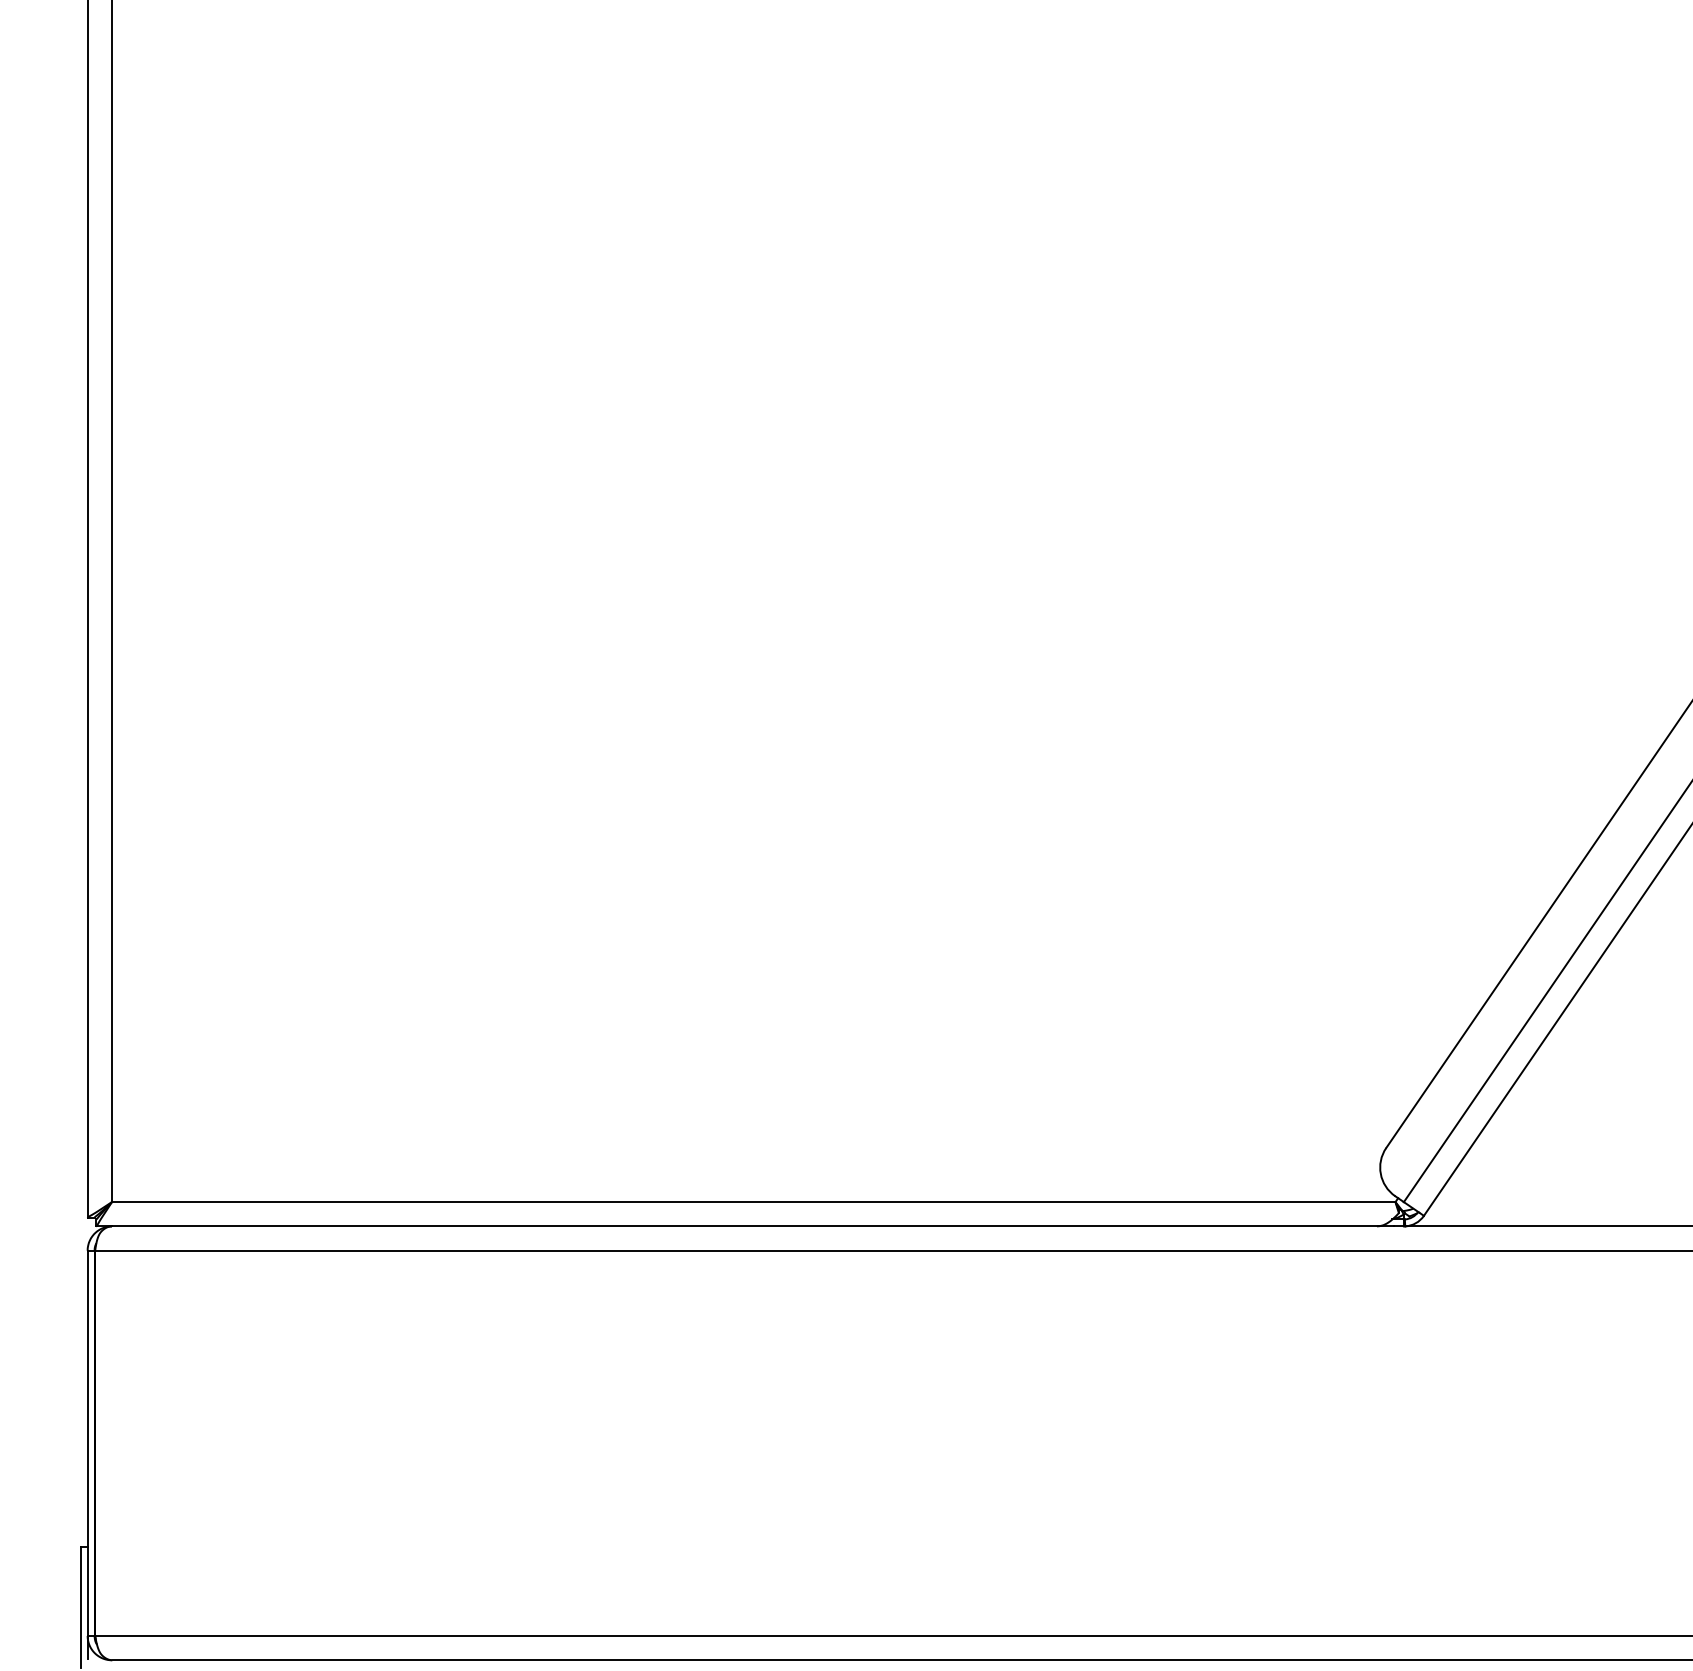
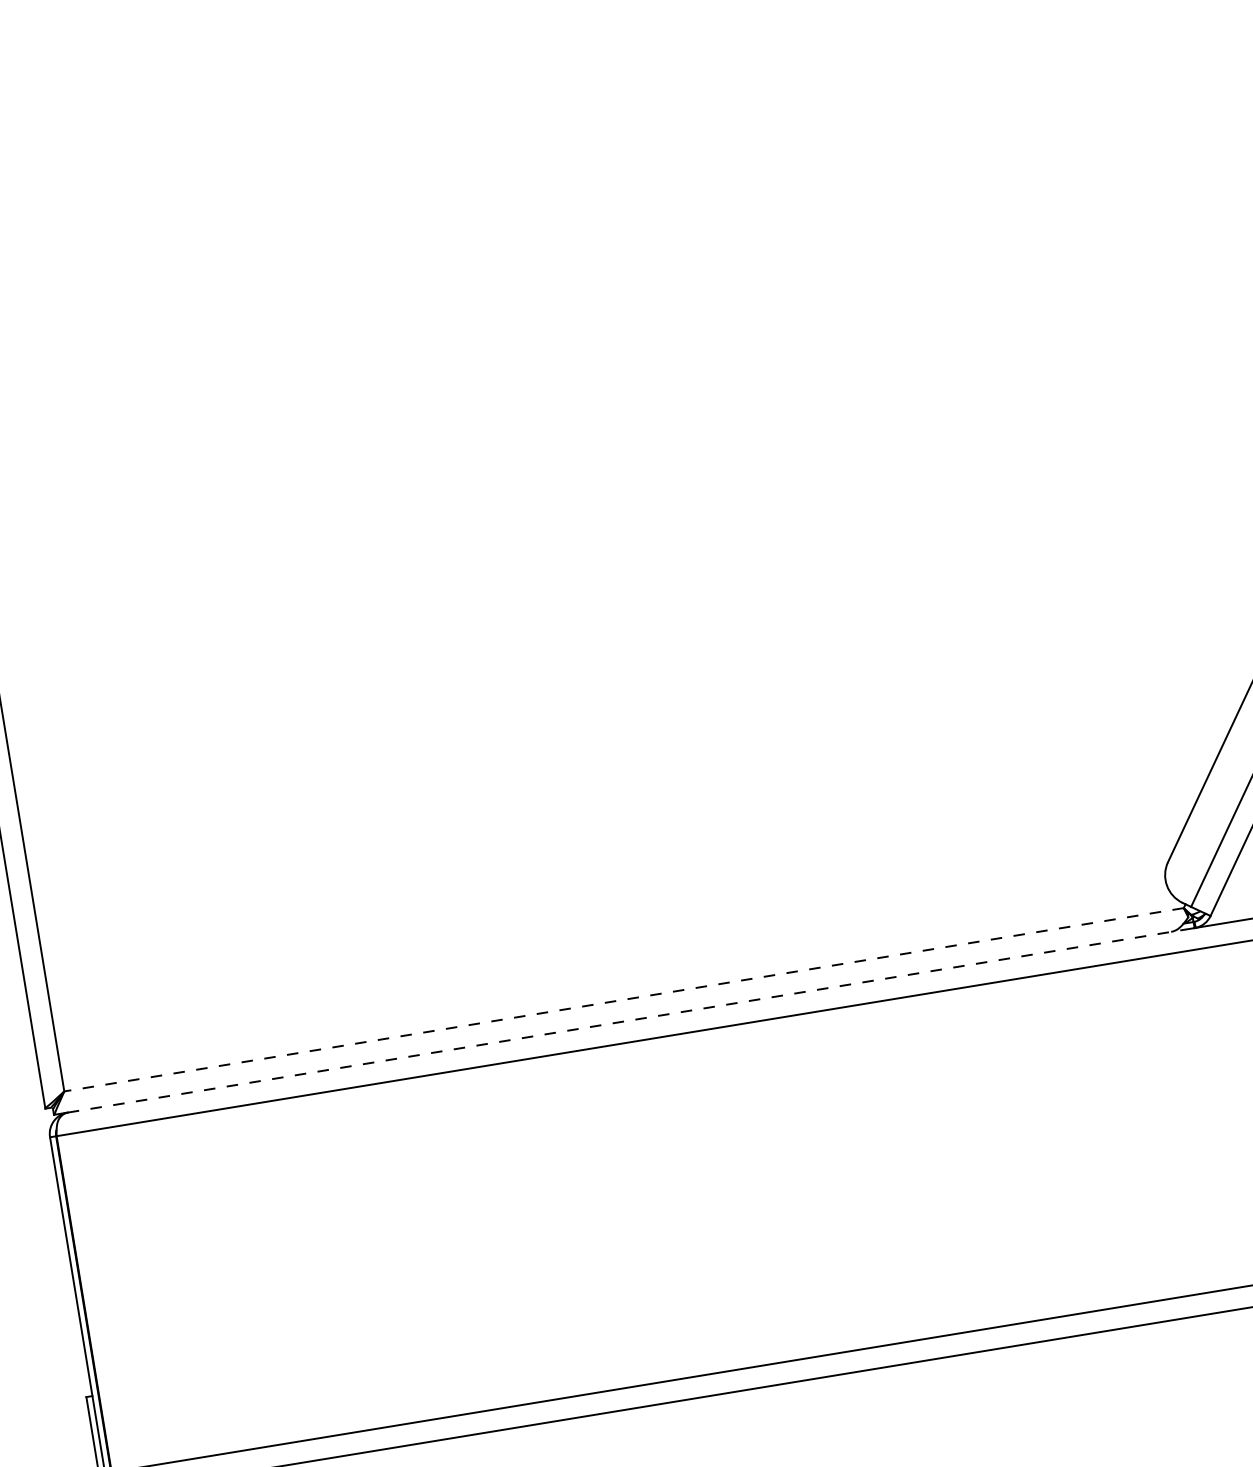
line: (753, 1202) -> (623, 1000), solid -> dashed
line: (752, 1226) -> (626, 1021), solid -> dashed

